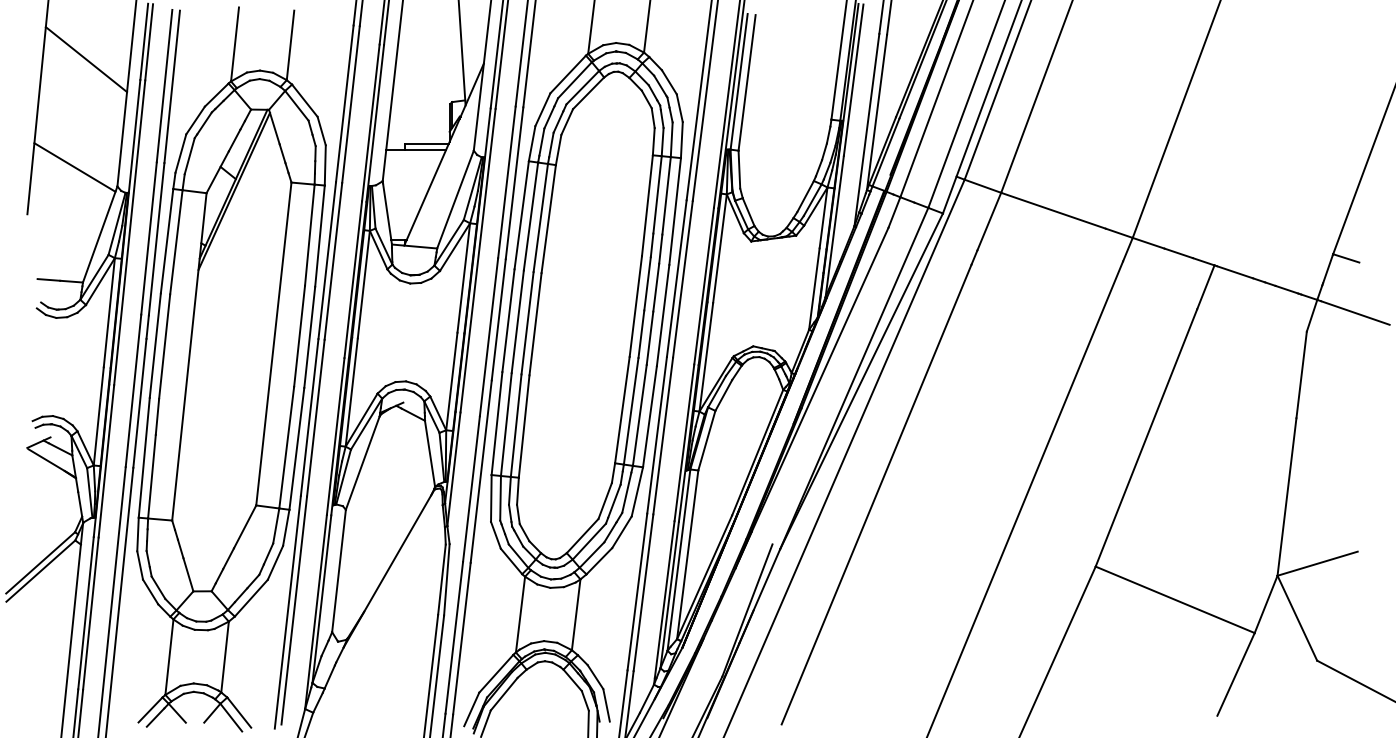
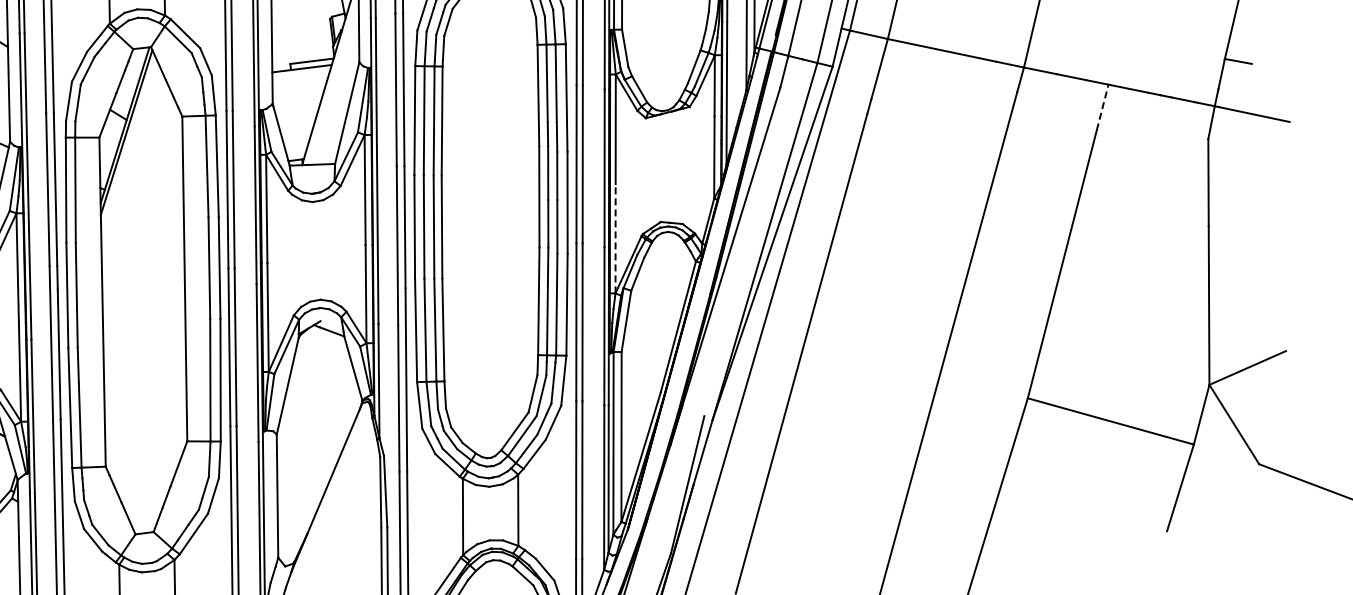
line: (1205, 287) -> (1102, 107), solid -> dashed
line: (706, 357) -> (615, 238), solid -> dashed

